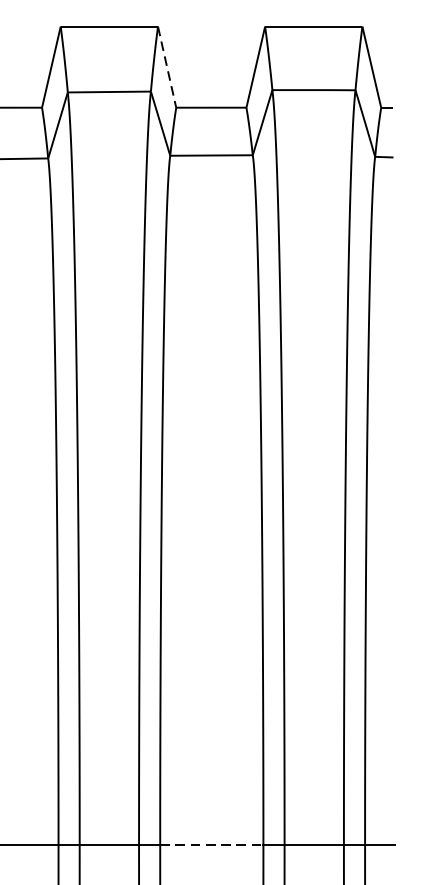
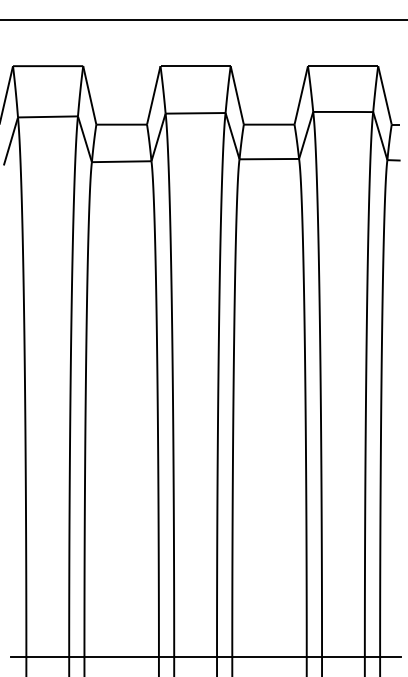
line: (167, 65) -> (237, 94), dashed -> solid
line: (213, 844) -> (270, 656), dashed -> solid

